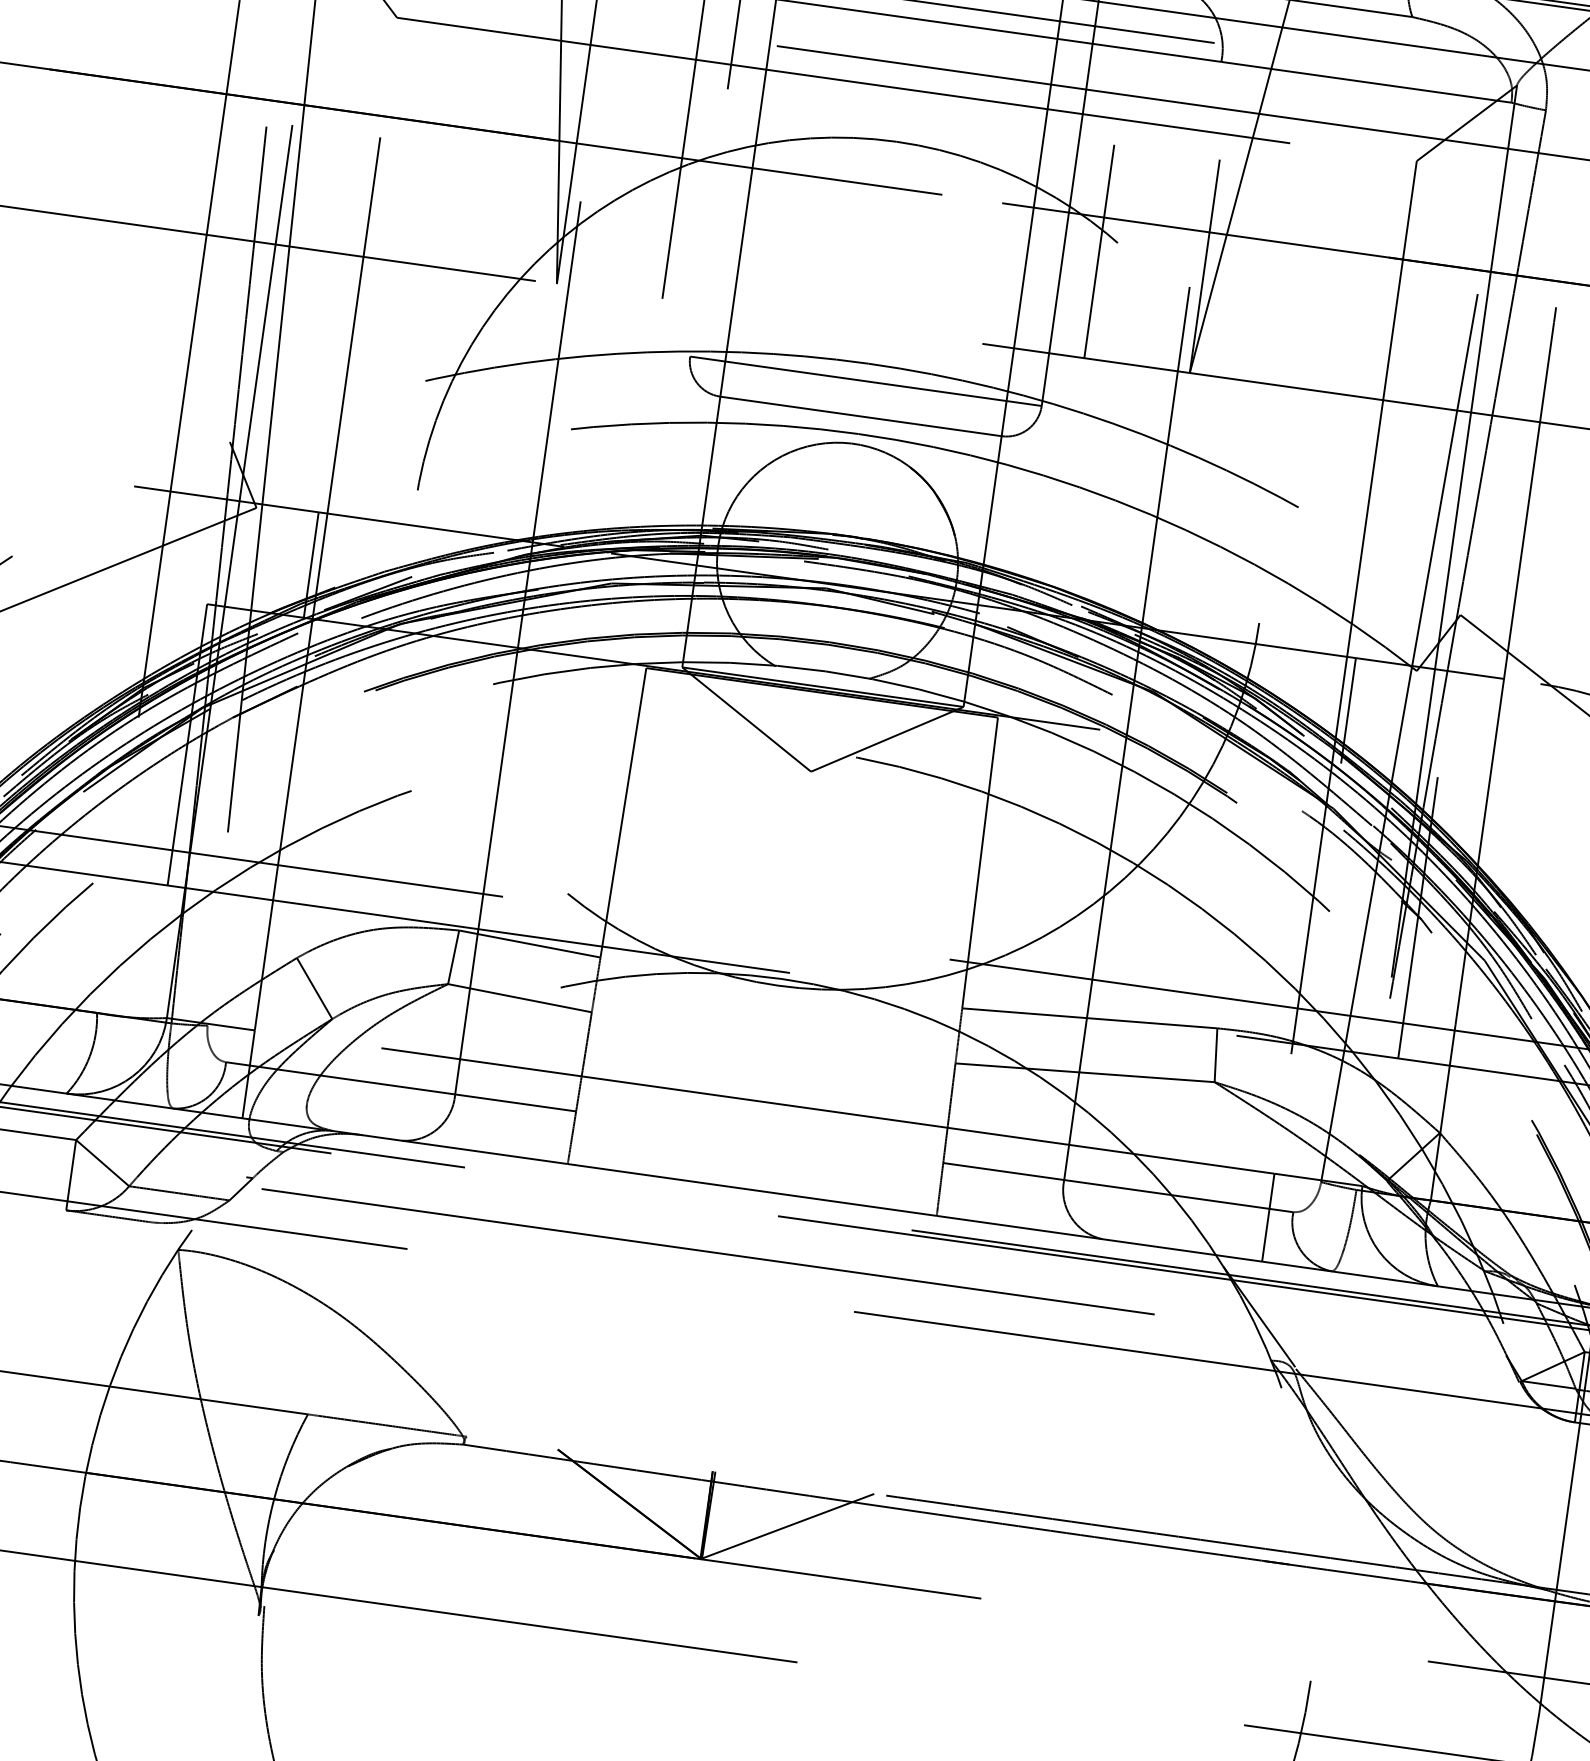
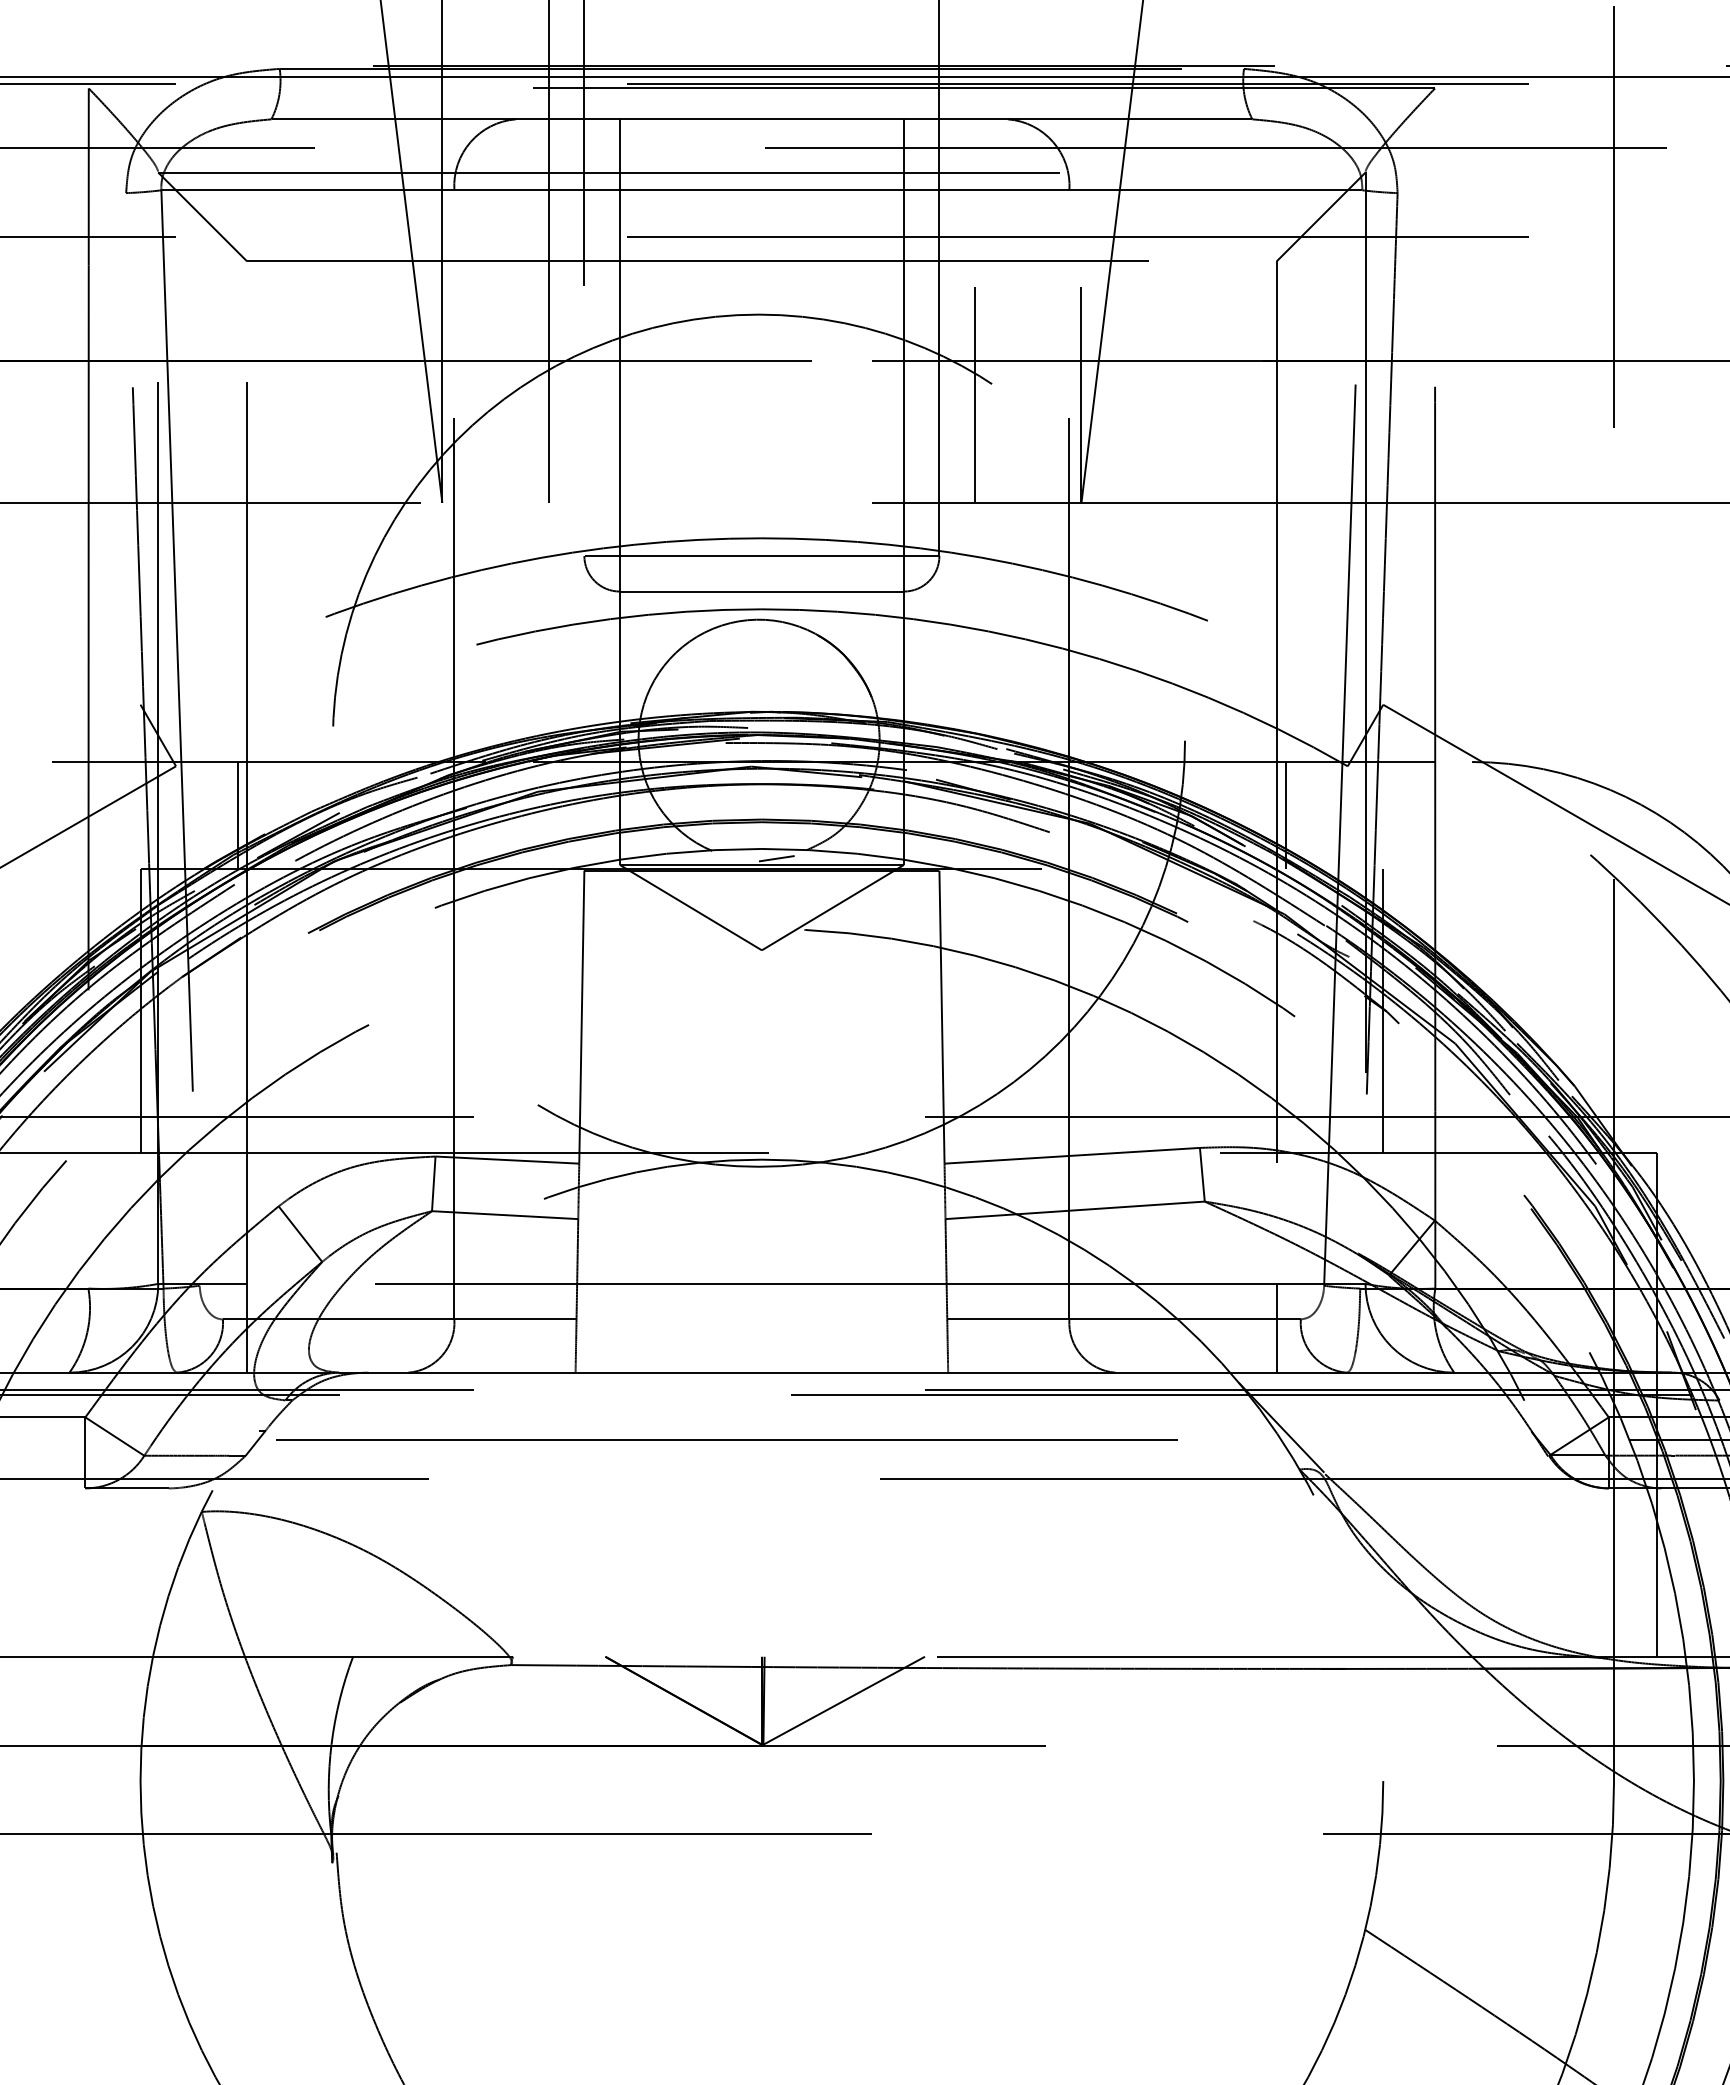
line: (838, 682) -> (776, 858), added

